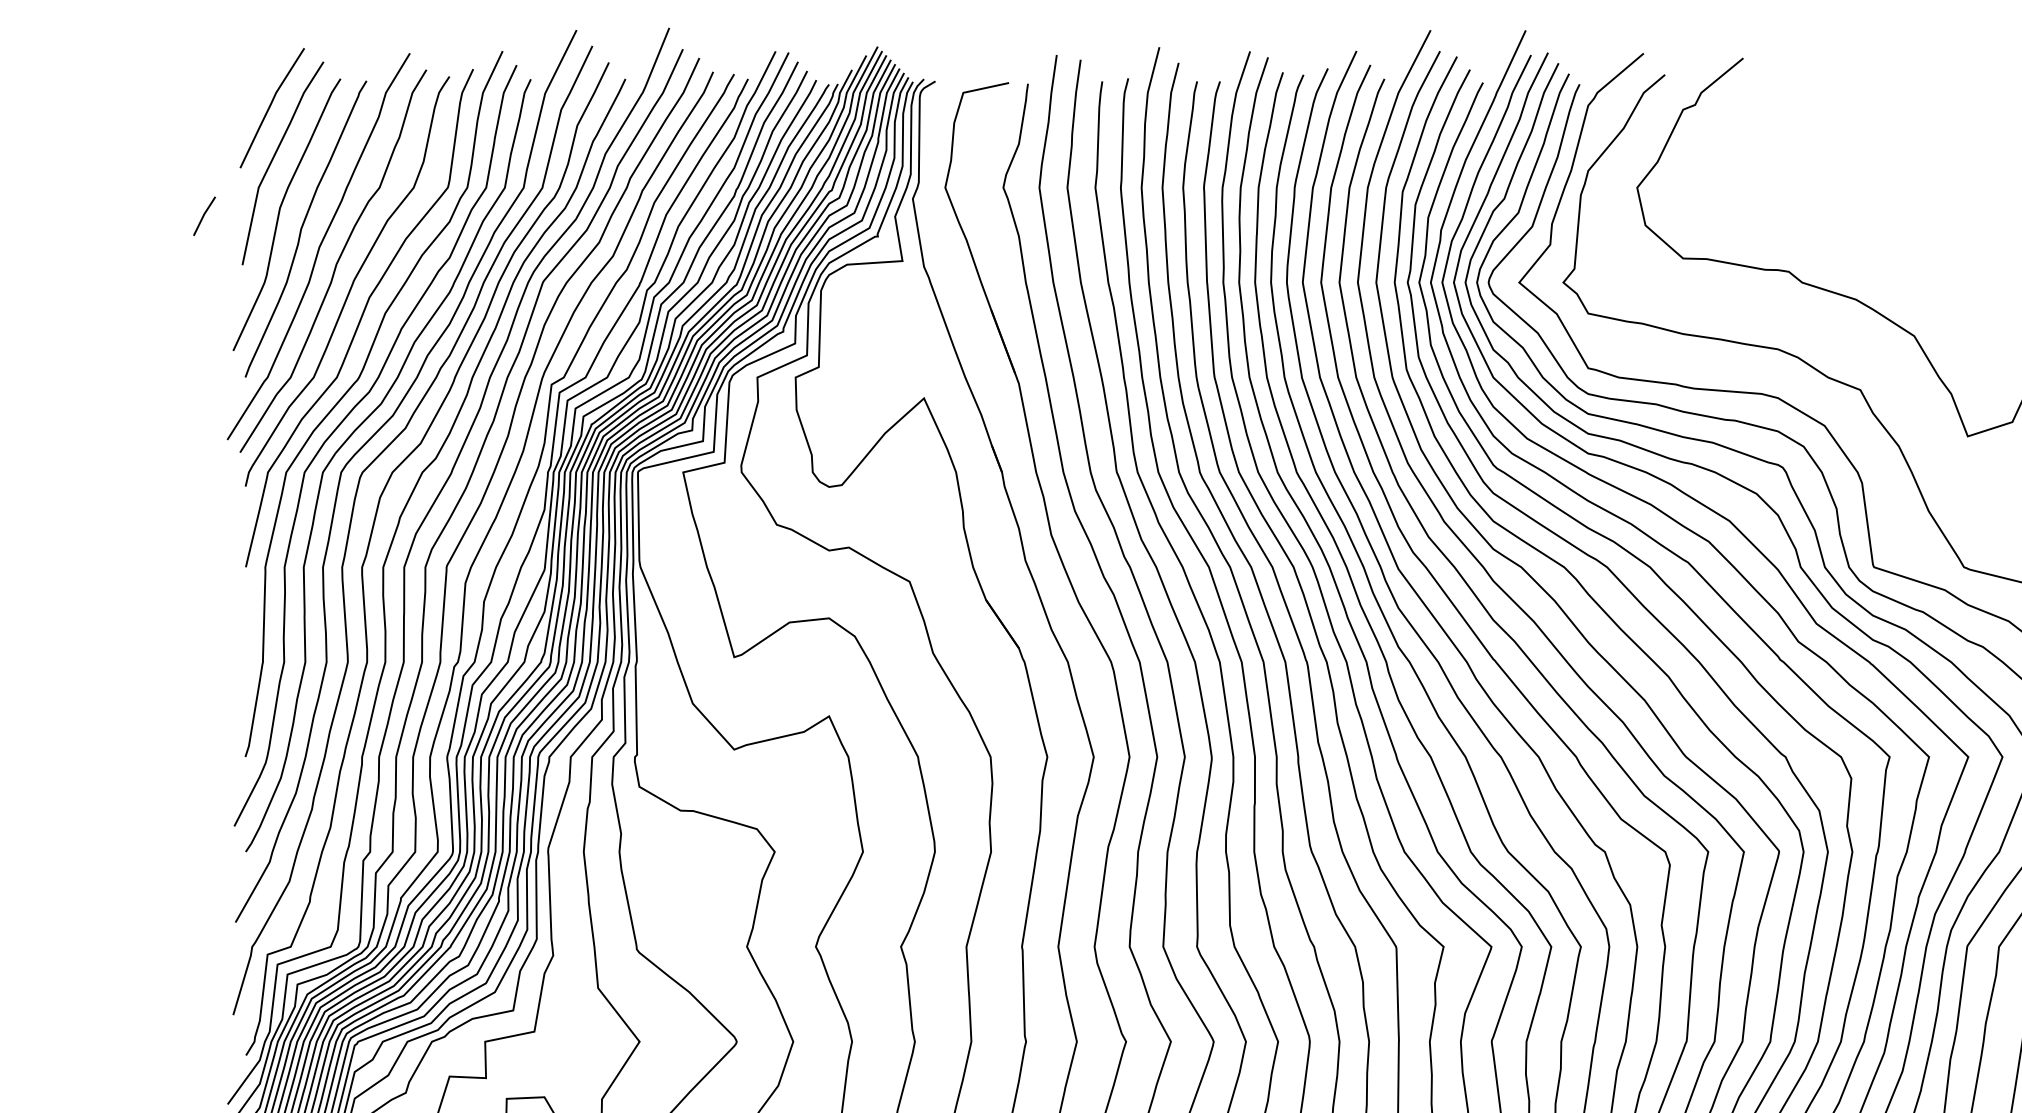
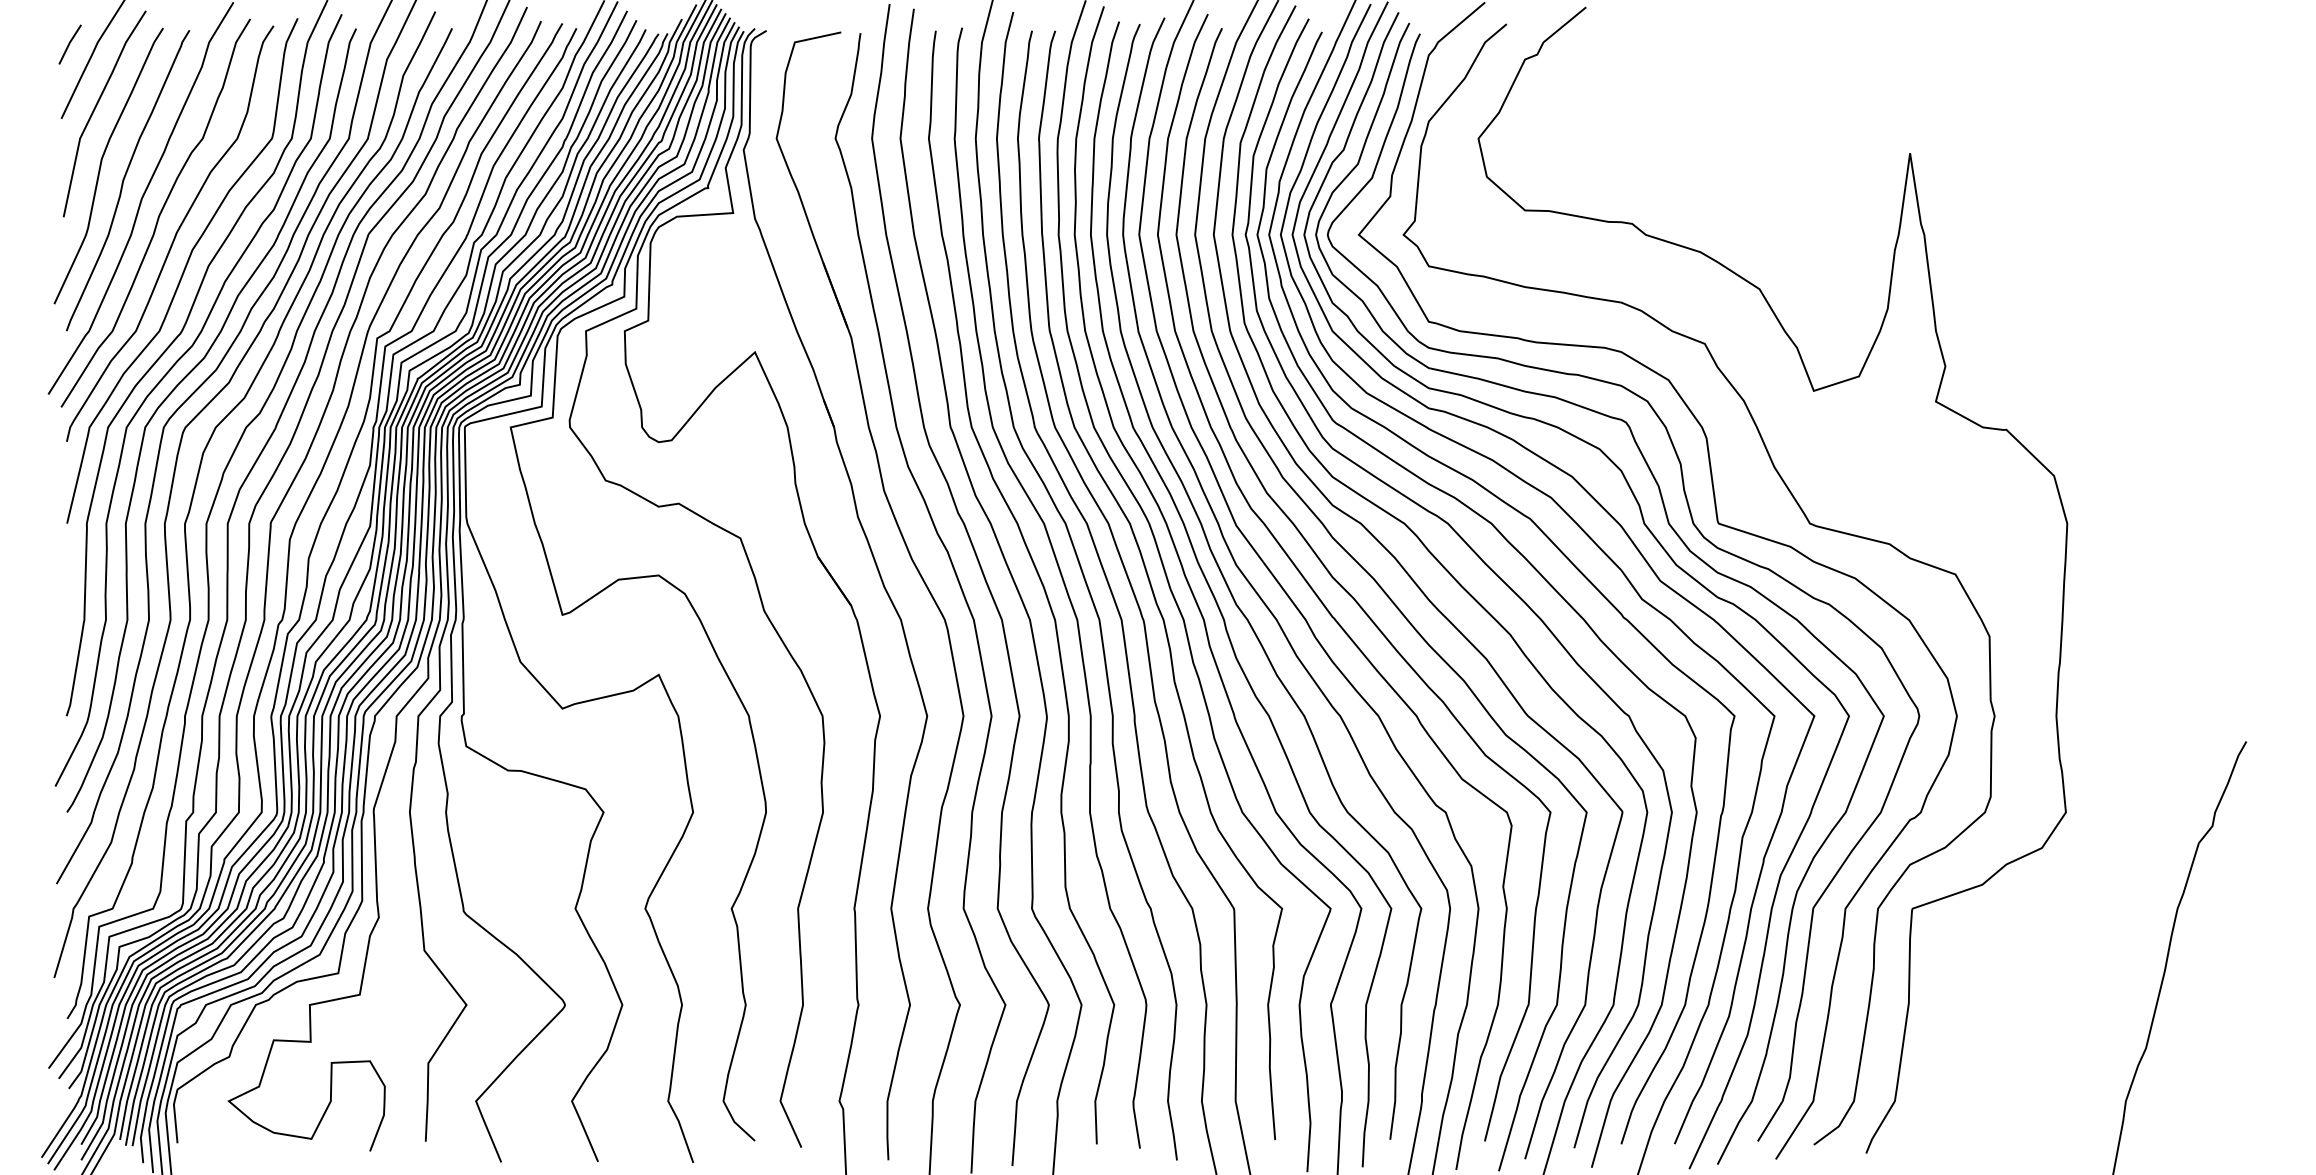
line: (203, 216) -> (69, 44), moved

